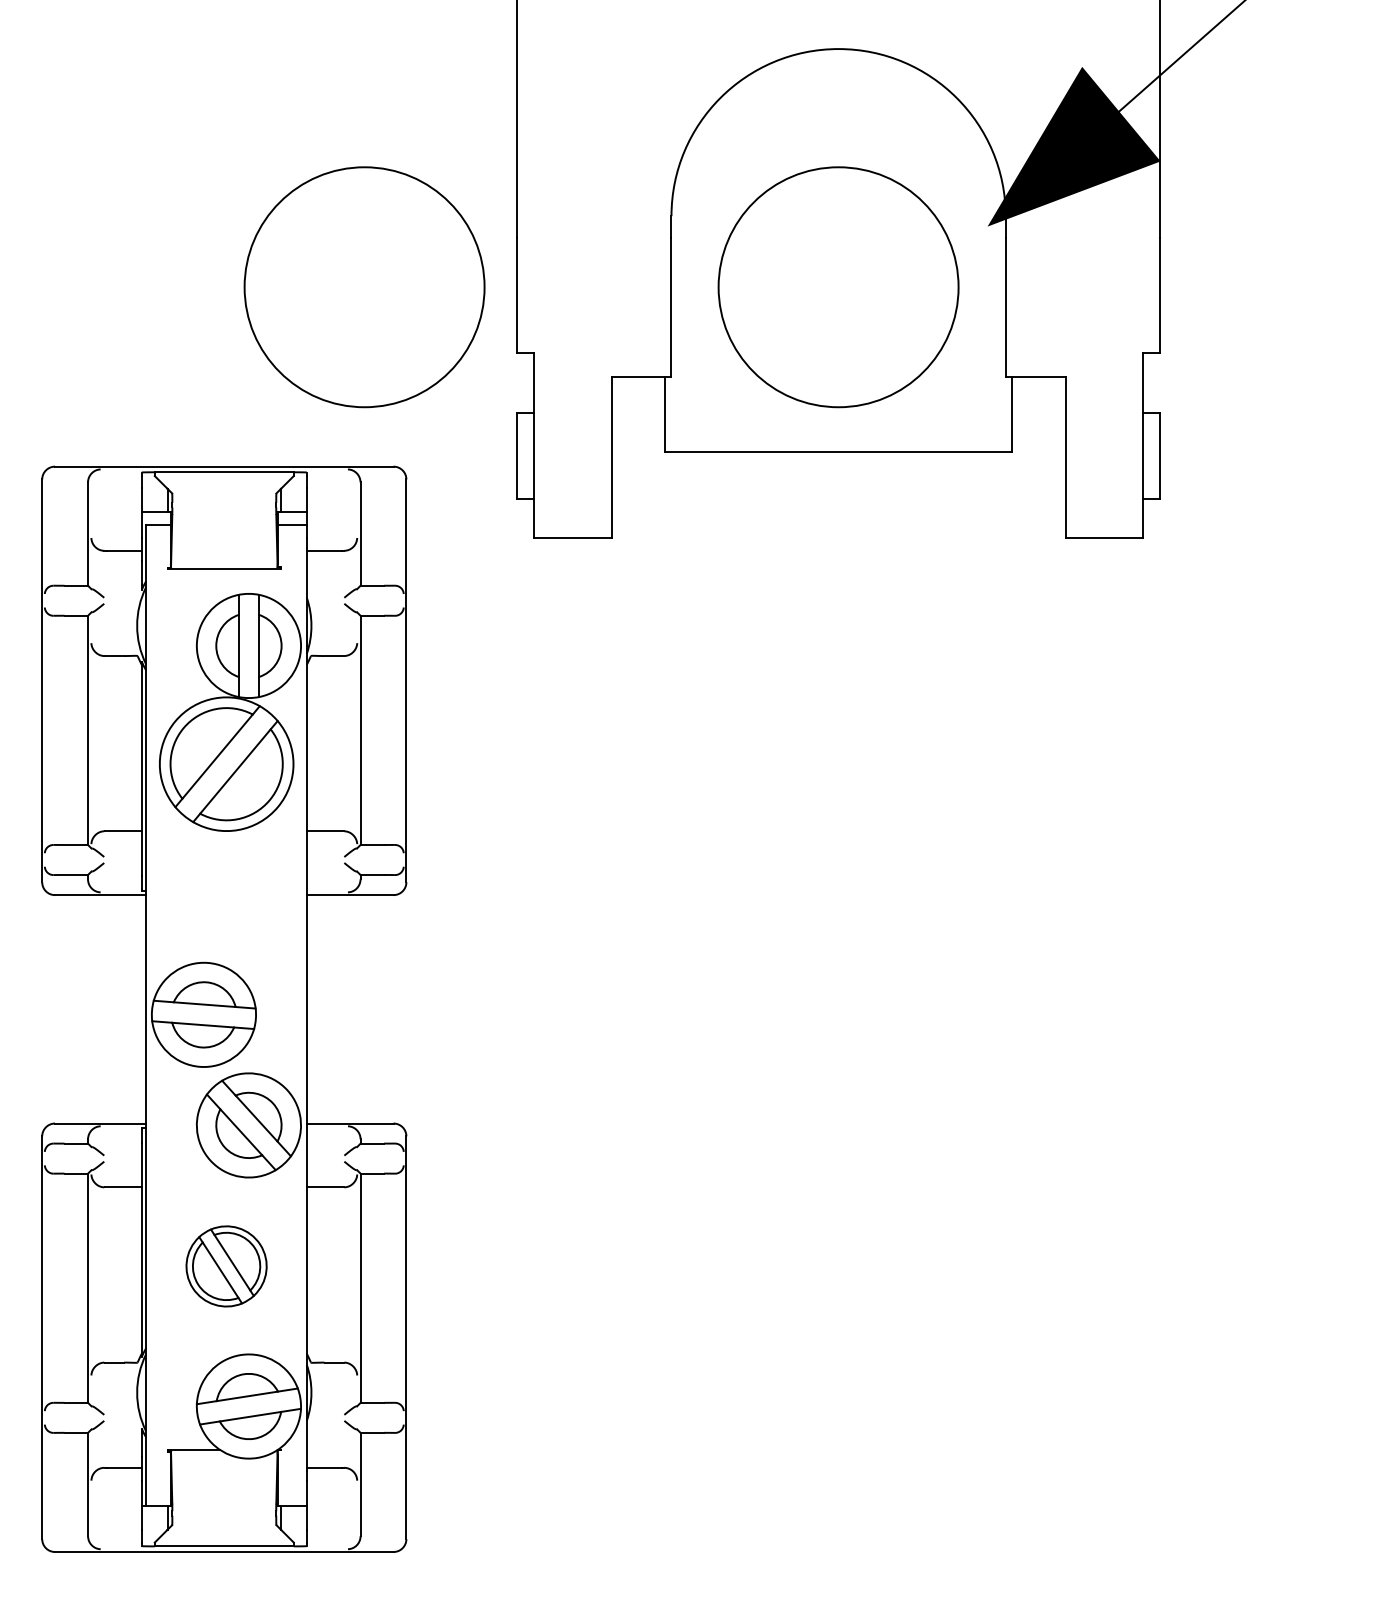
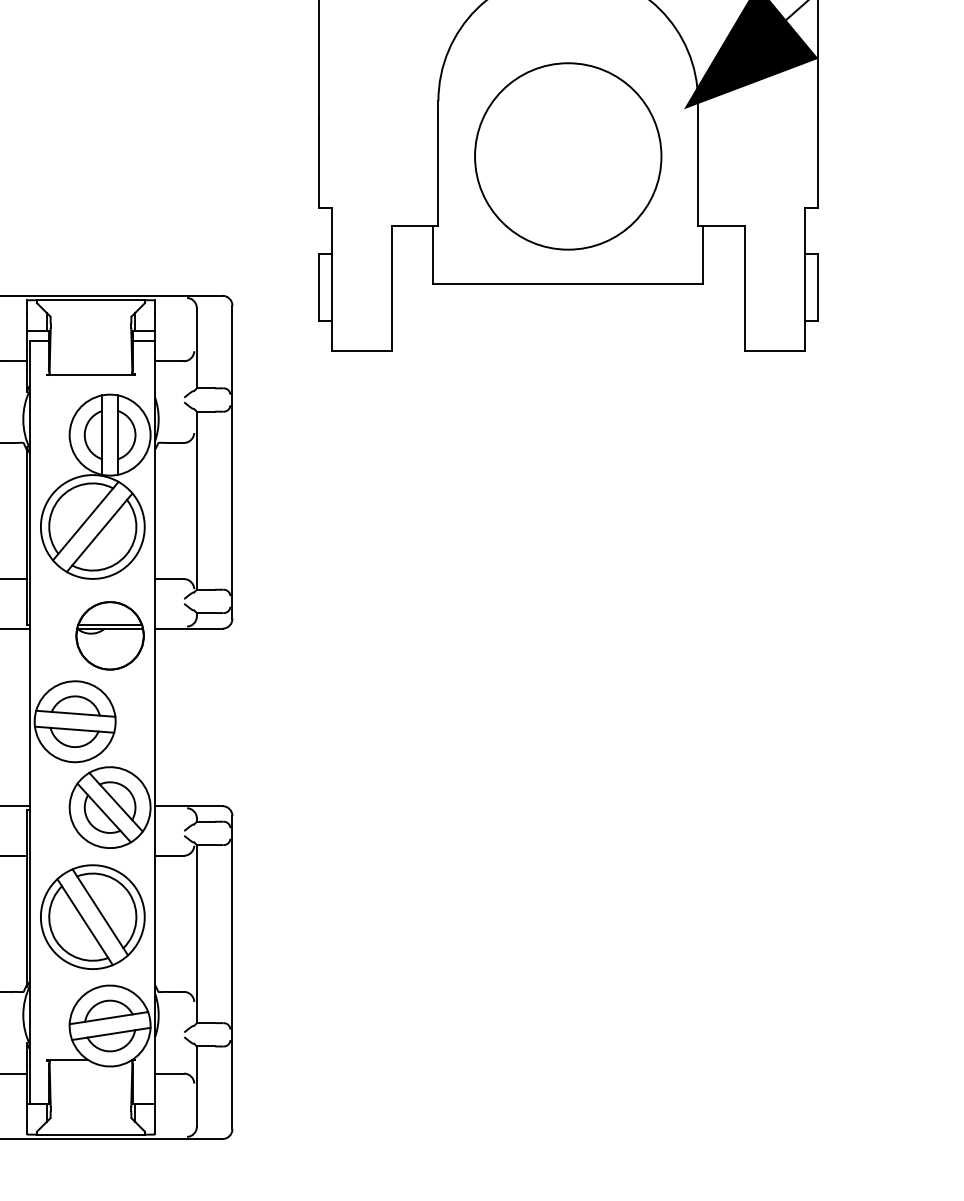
circle: (364, 287) -> (199, 156), removed
part: (248, 903) -> (109, 635), added
part: (226, 1266) -> (92, 917), size x1.67

